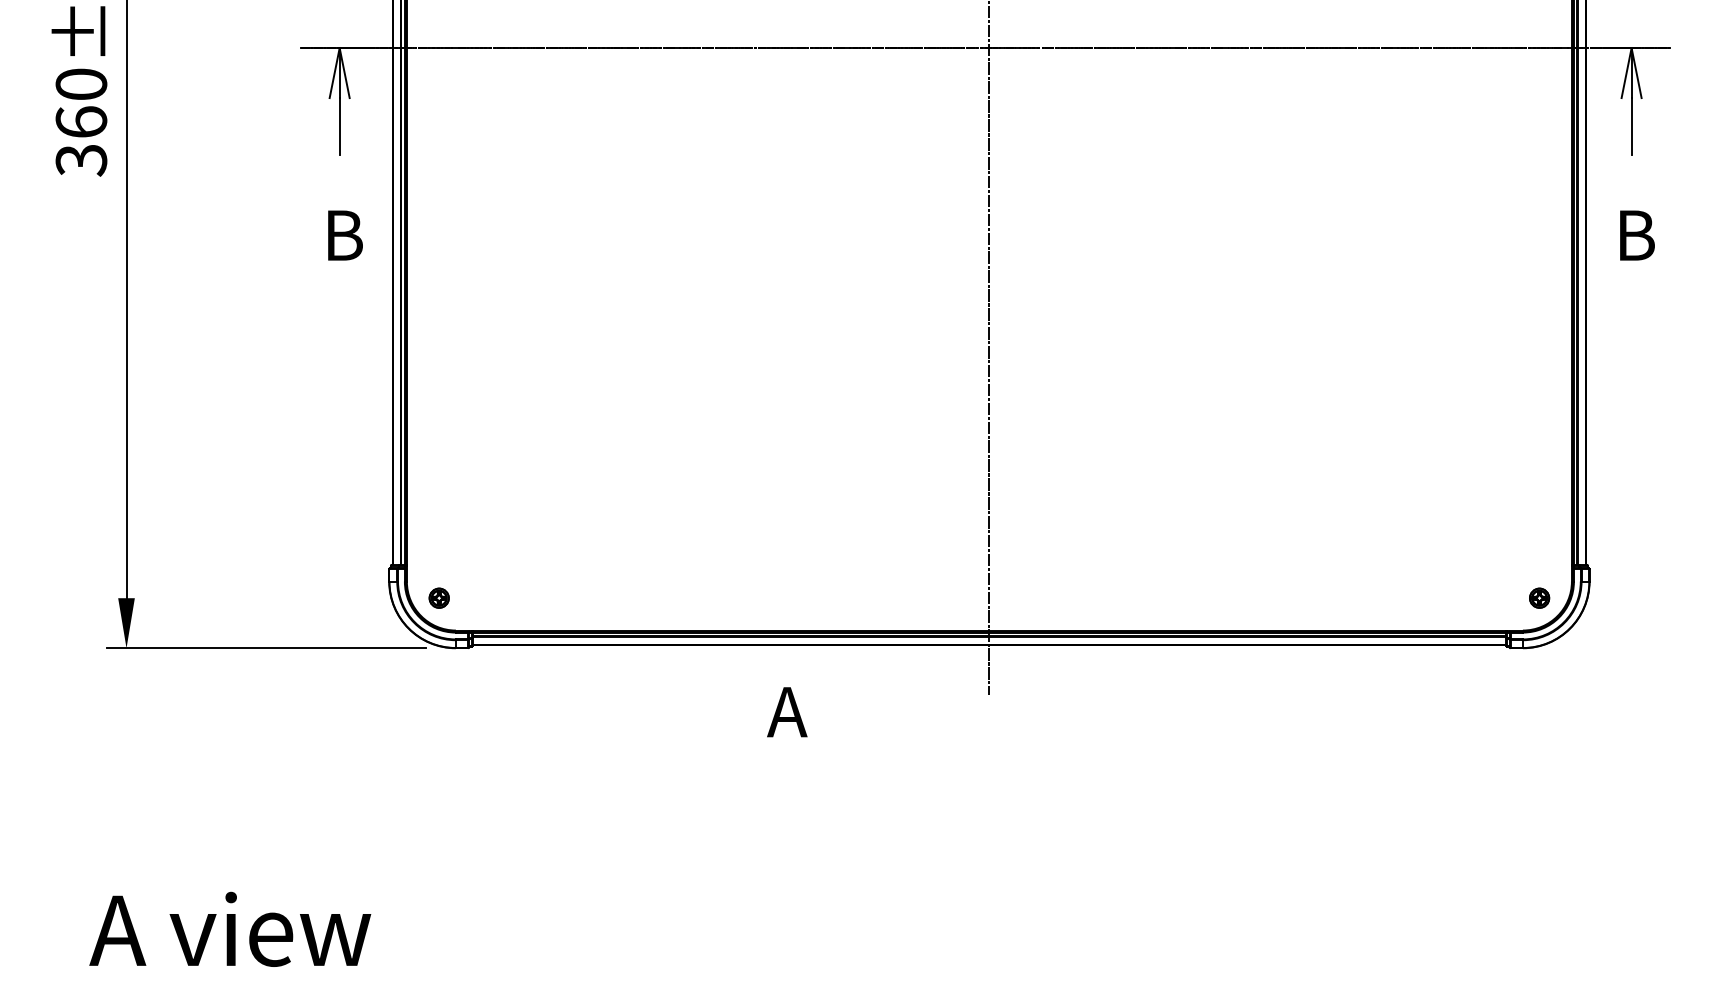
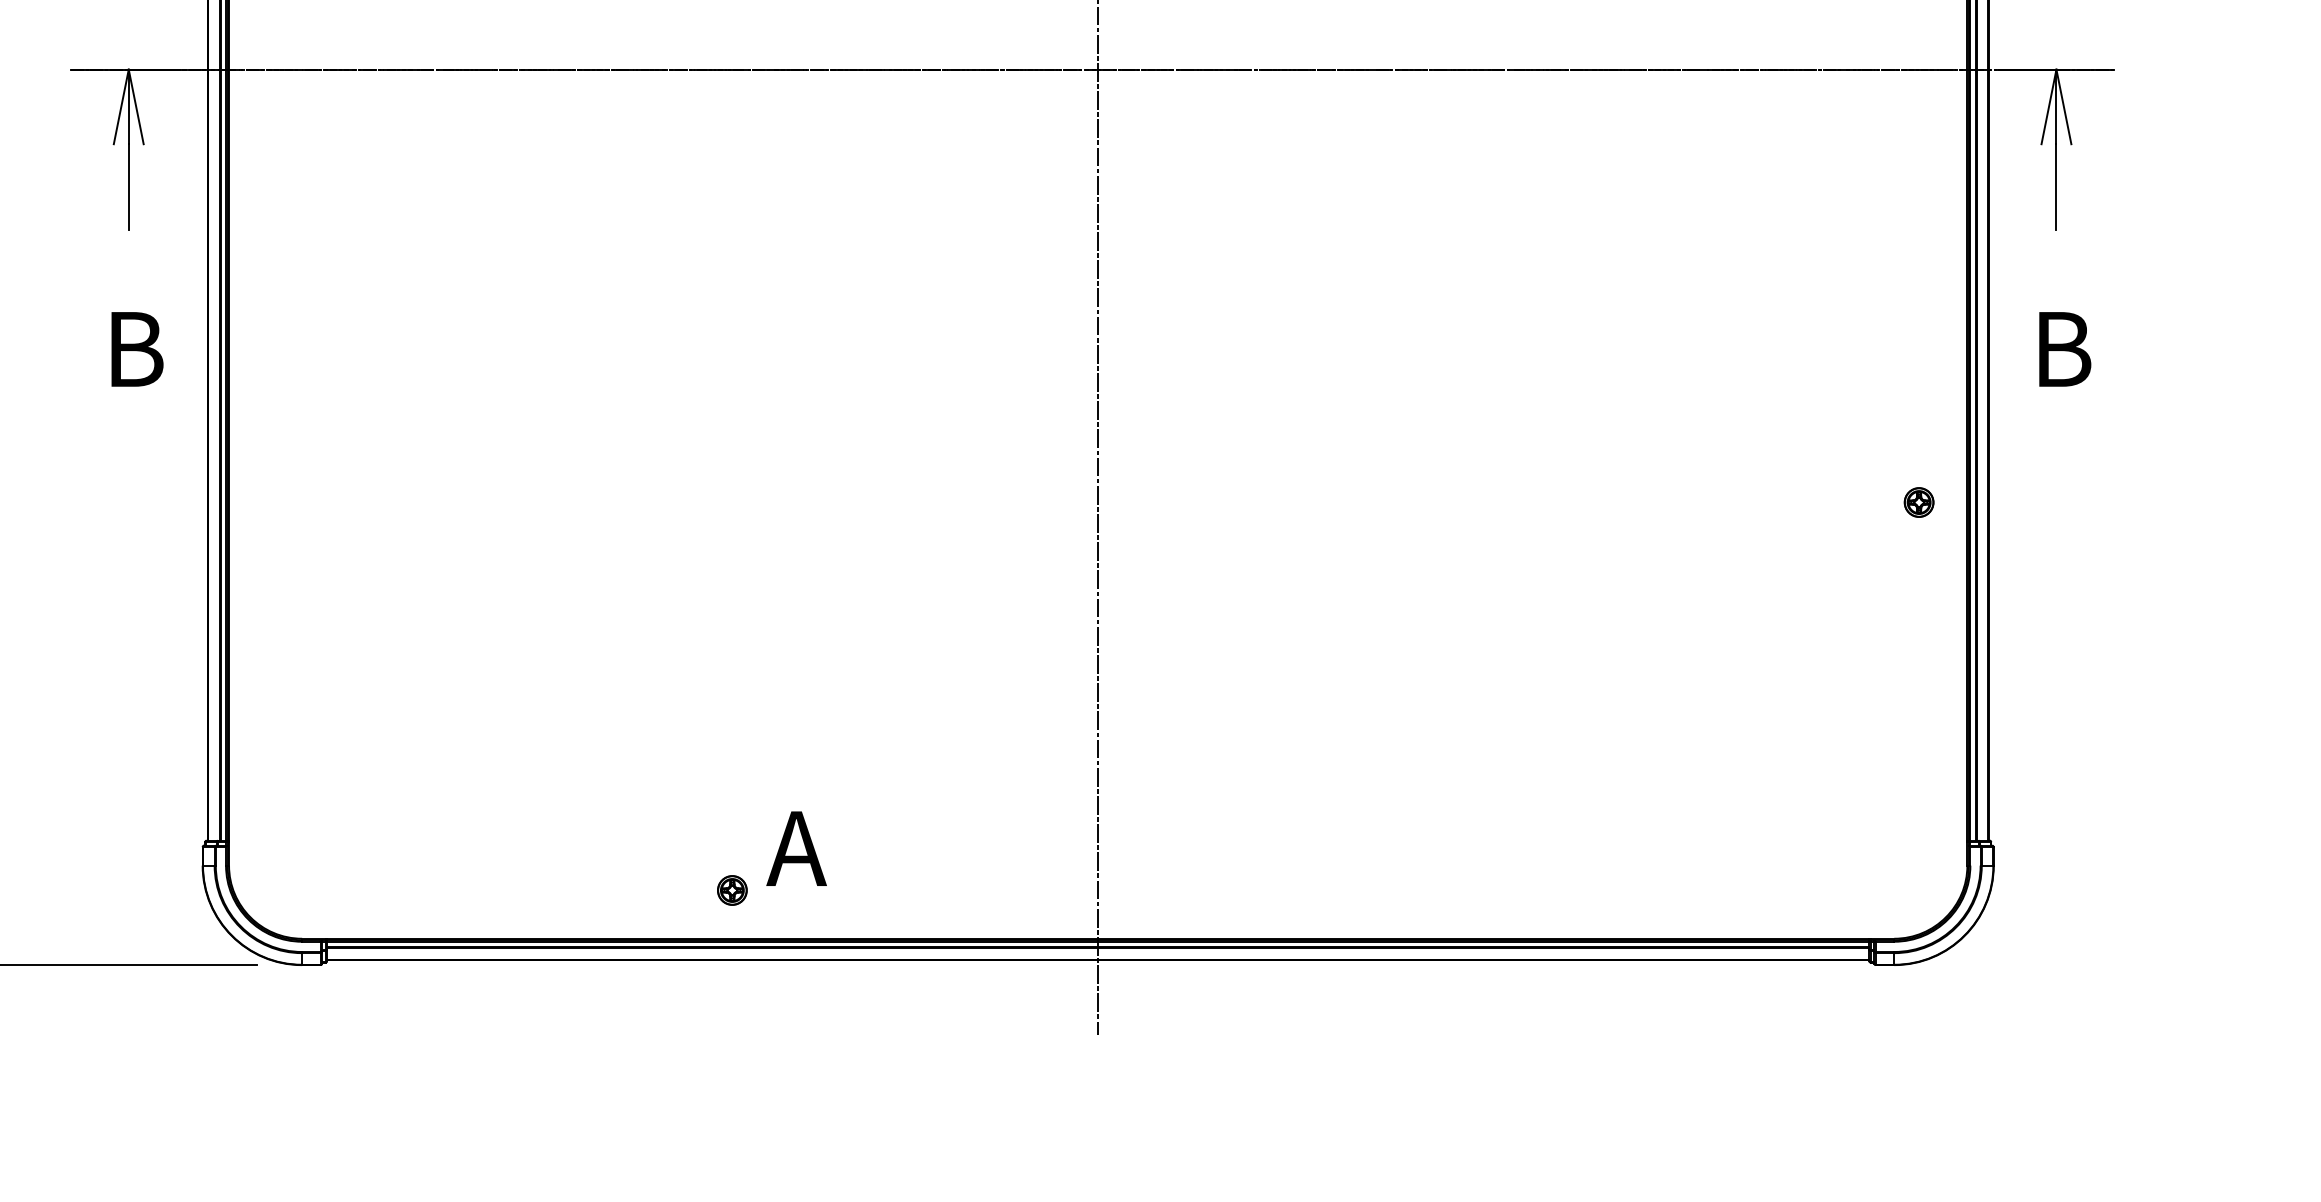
part: (438, 597) -> (731, 889), moved
part: (1539, 597) -> (1919, 501), moved
text: (787, 712) -> (796, 849), moved

